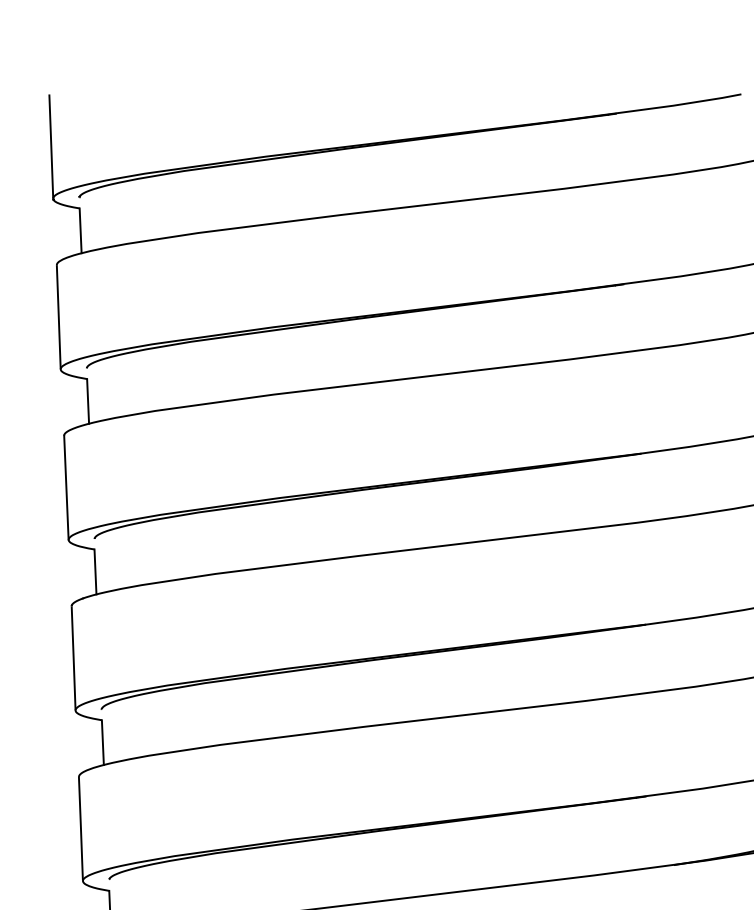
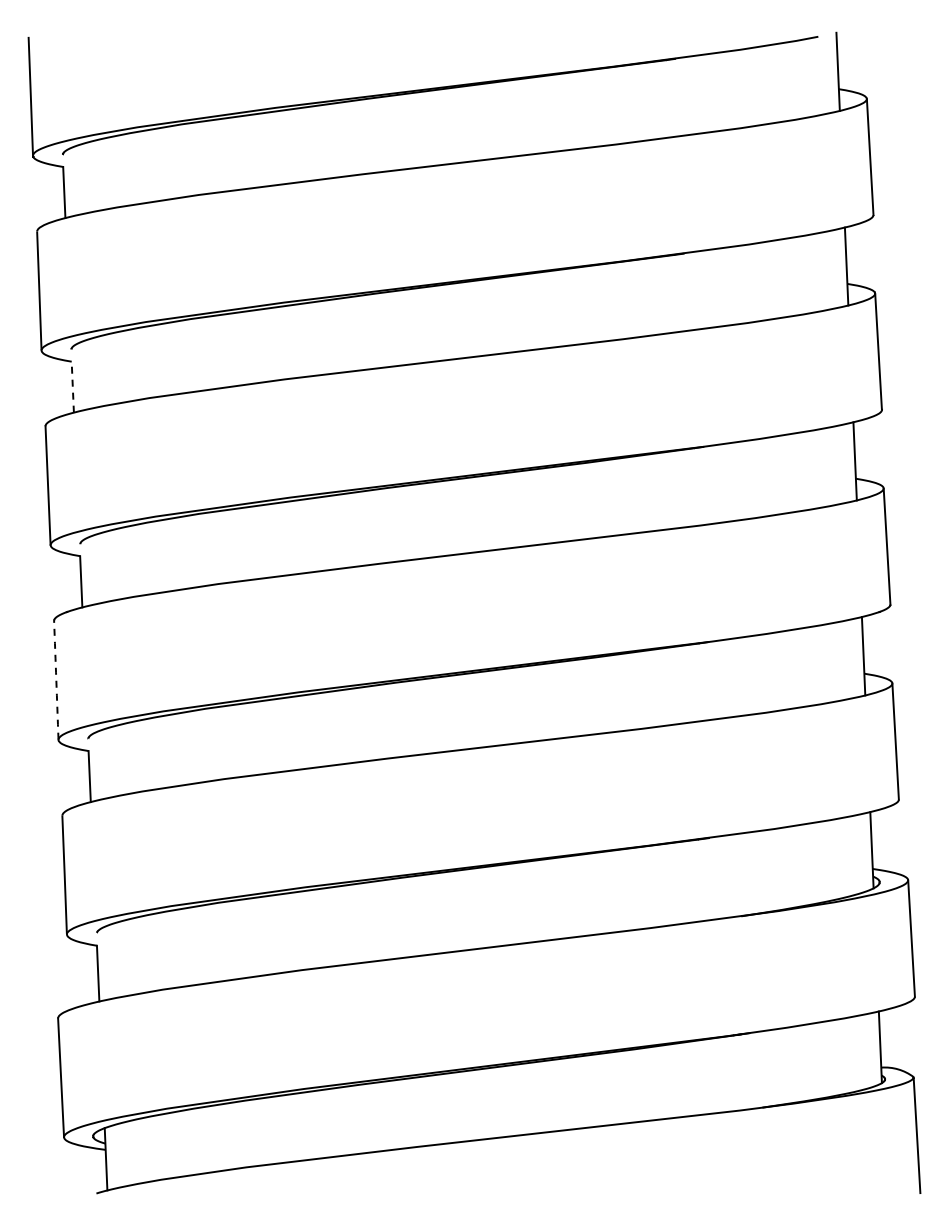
line: (87, 401) -> (72, 387), solid -> dashed
arc: (73, 658) -> (56, 680), solid -> dashed

